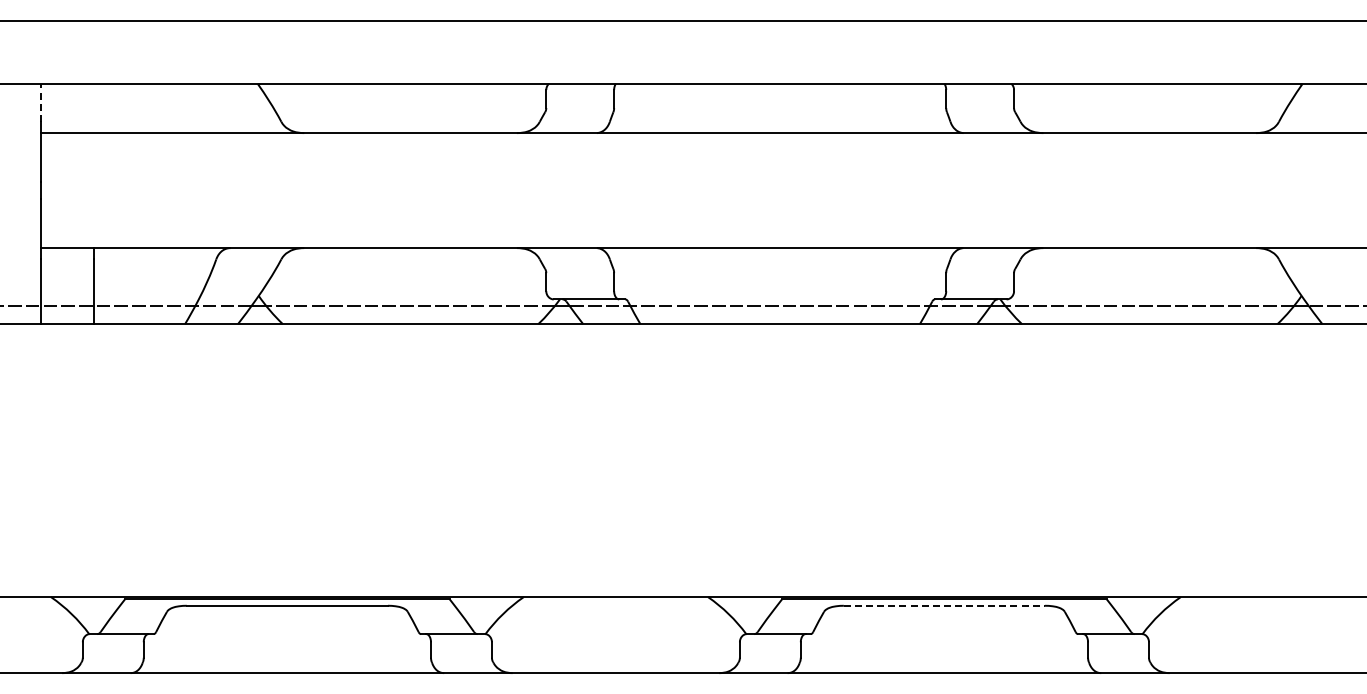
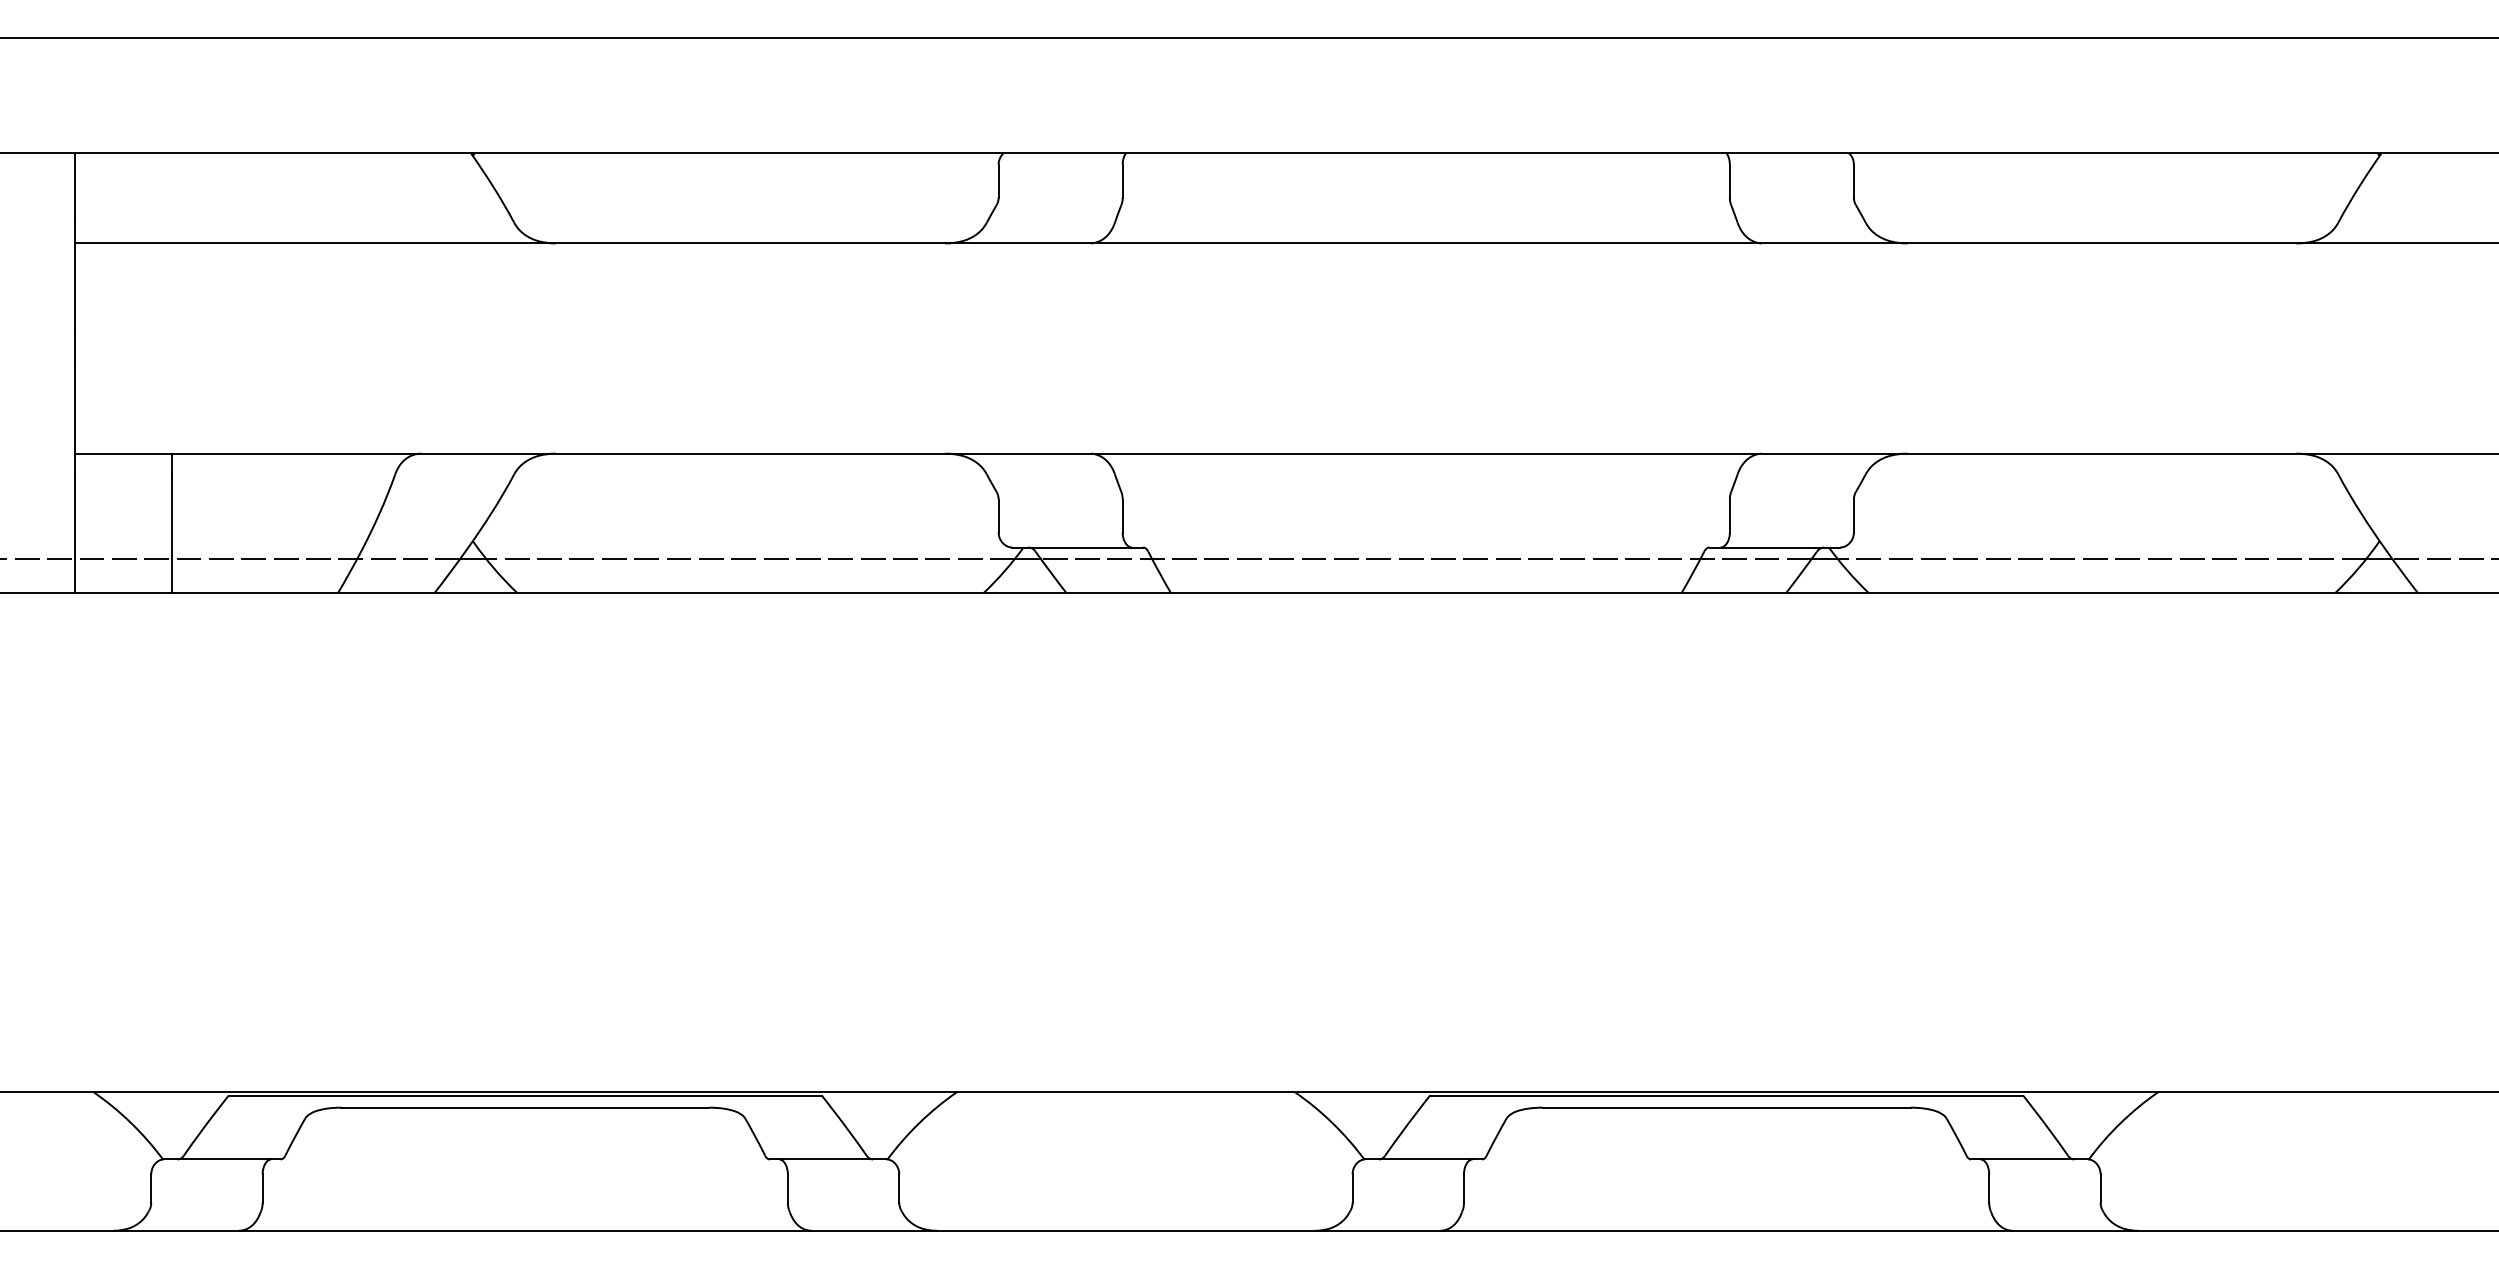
line: (41, 102) -> (75, 187), dashed -> solid
line: (944, 605) -> (1726, 1107), dashed -> solid

